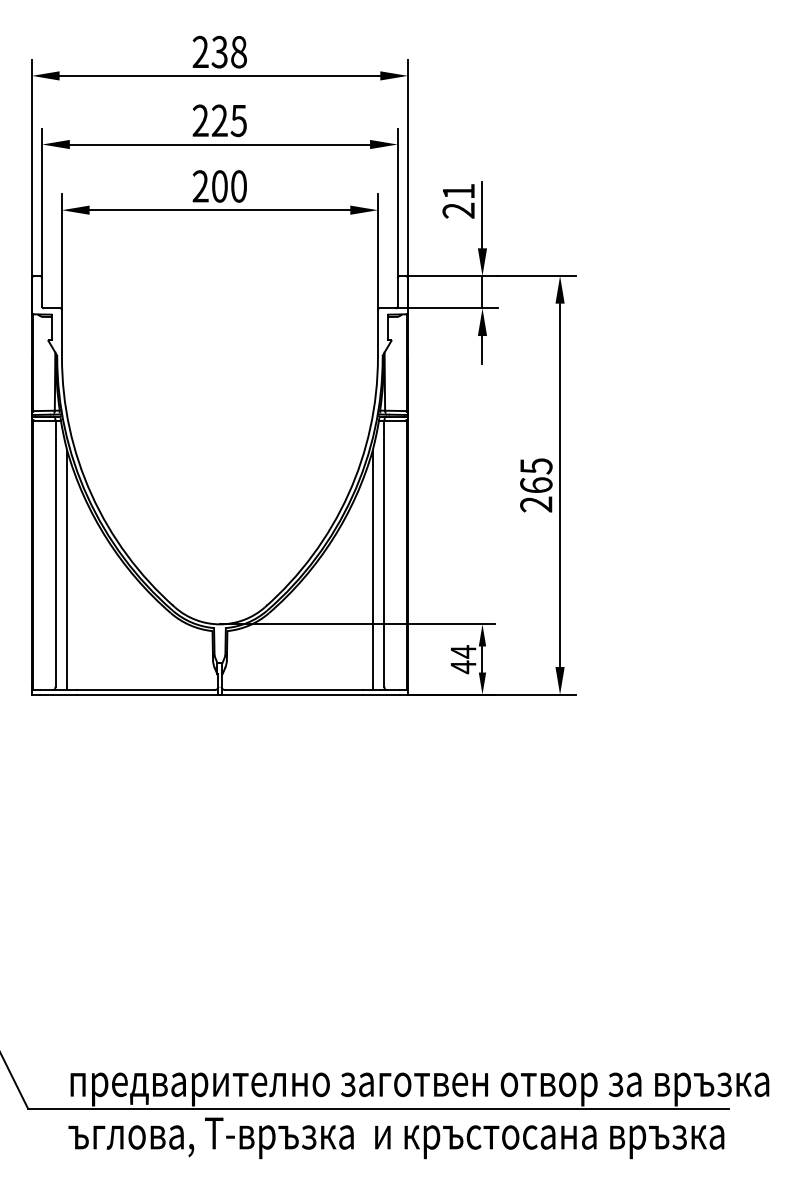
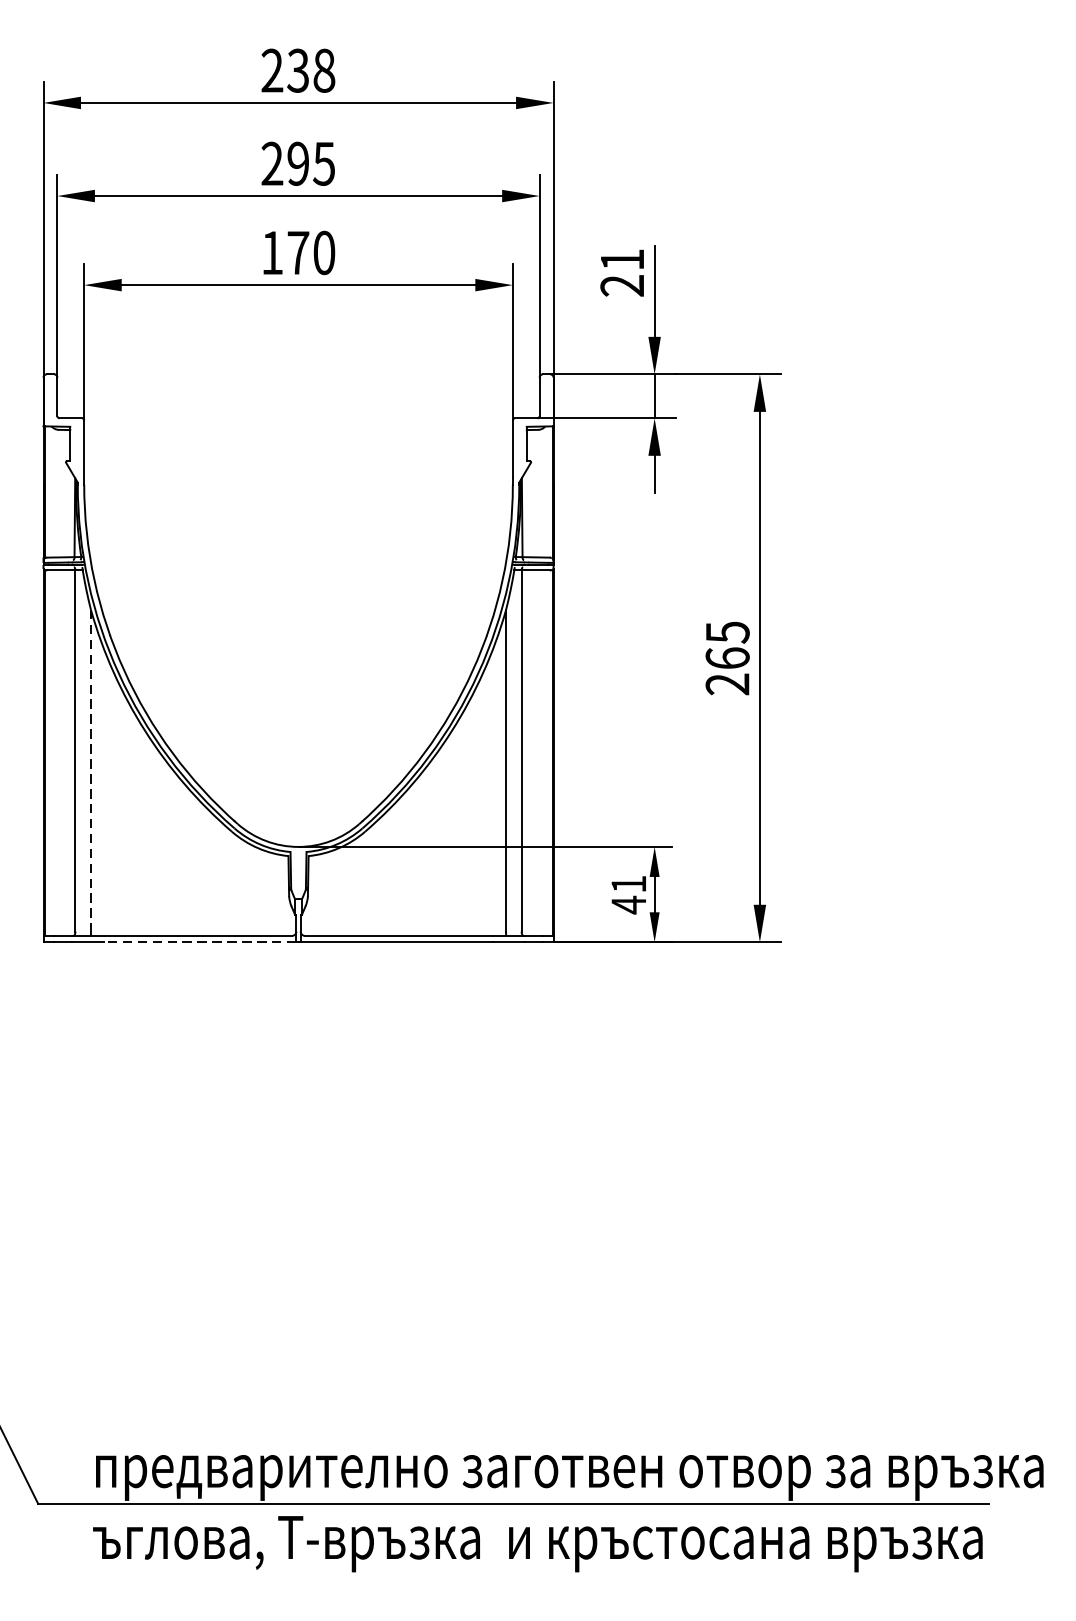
text: (219, 121) -> (297, 164), 225 -> 295
text: (209, 186) -> (284, 252), 200 -> 170
line: (66, 568) -> (90, 771), solid -> dashed
text: (463, 651) -> (628, 883), 44 -> 41
line: (147, 694) -> (200, 942), solid -> dashed

